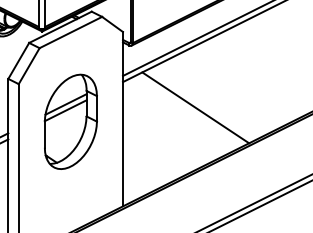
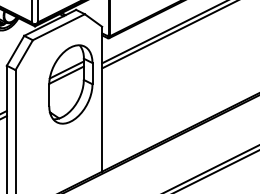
line: (195, 107) -> (162, 89), removed
part: (70, 121) -> (70, 84), moved

